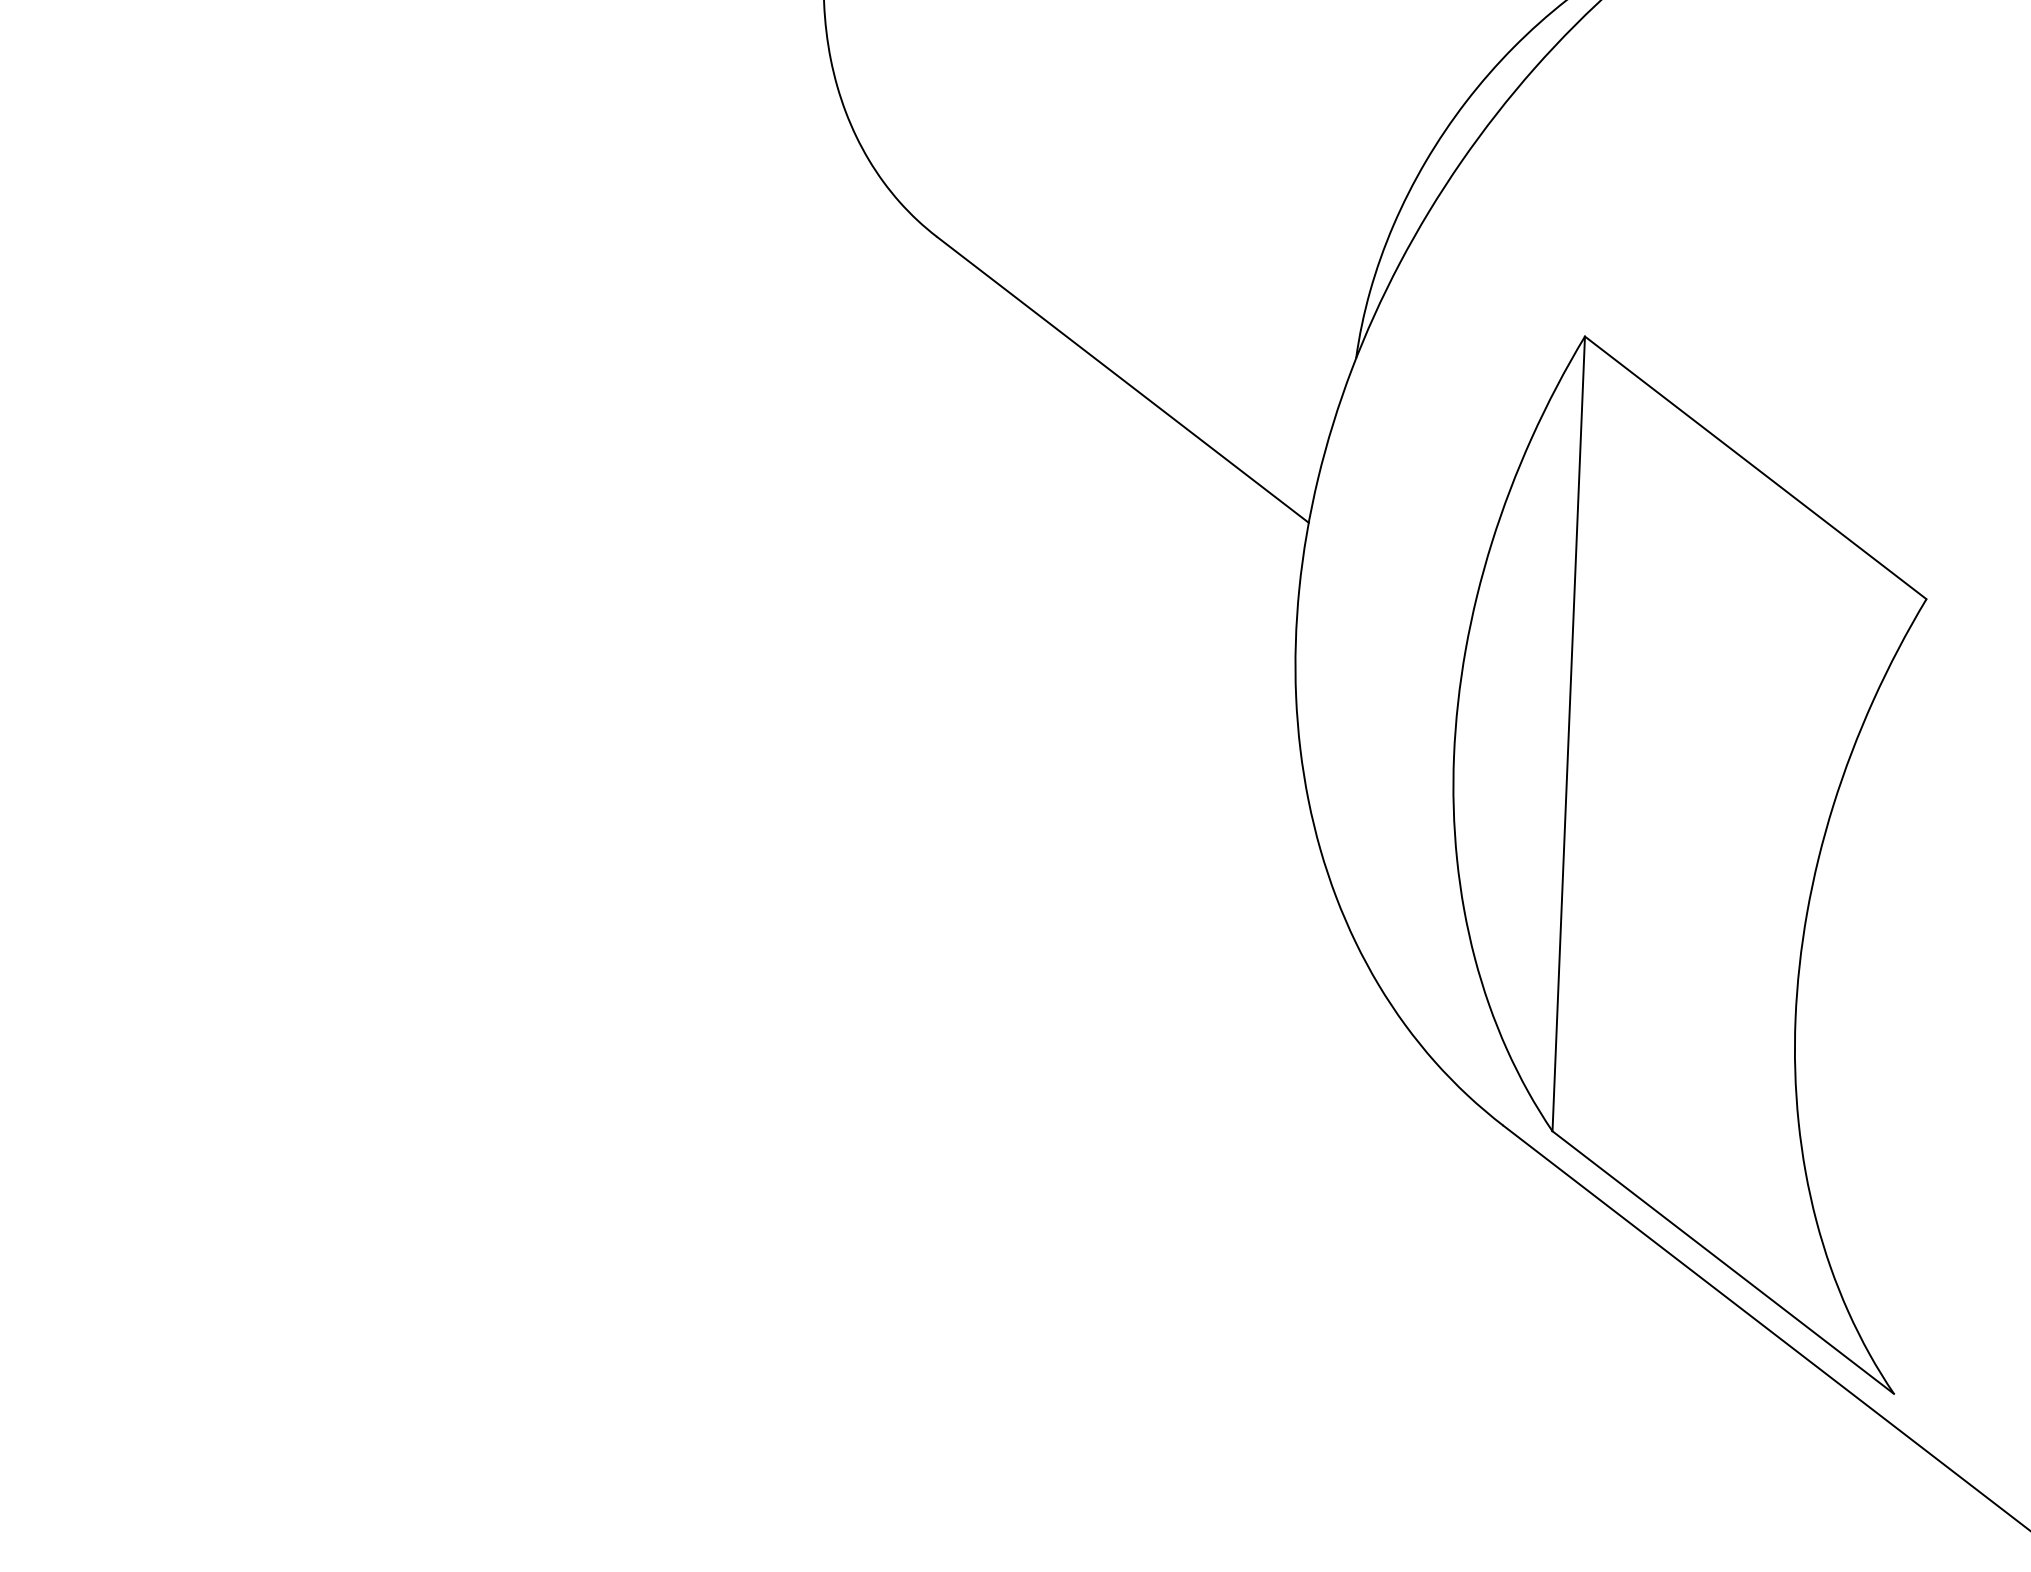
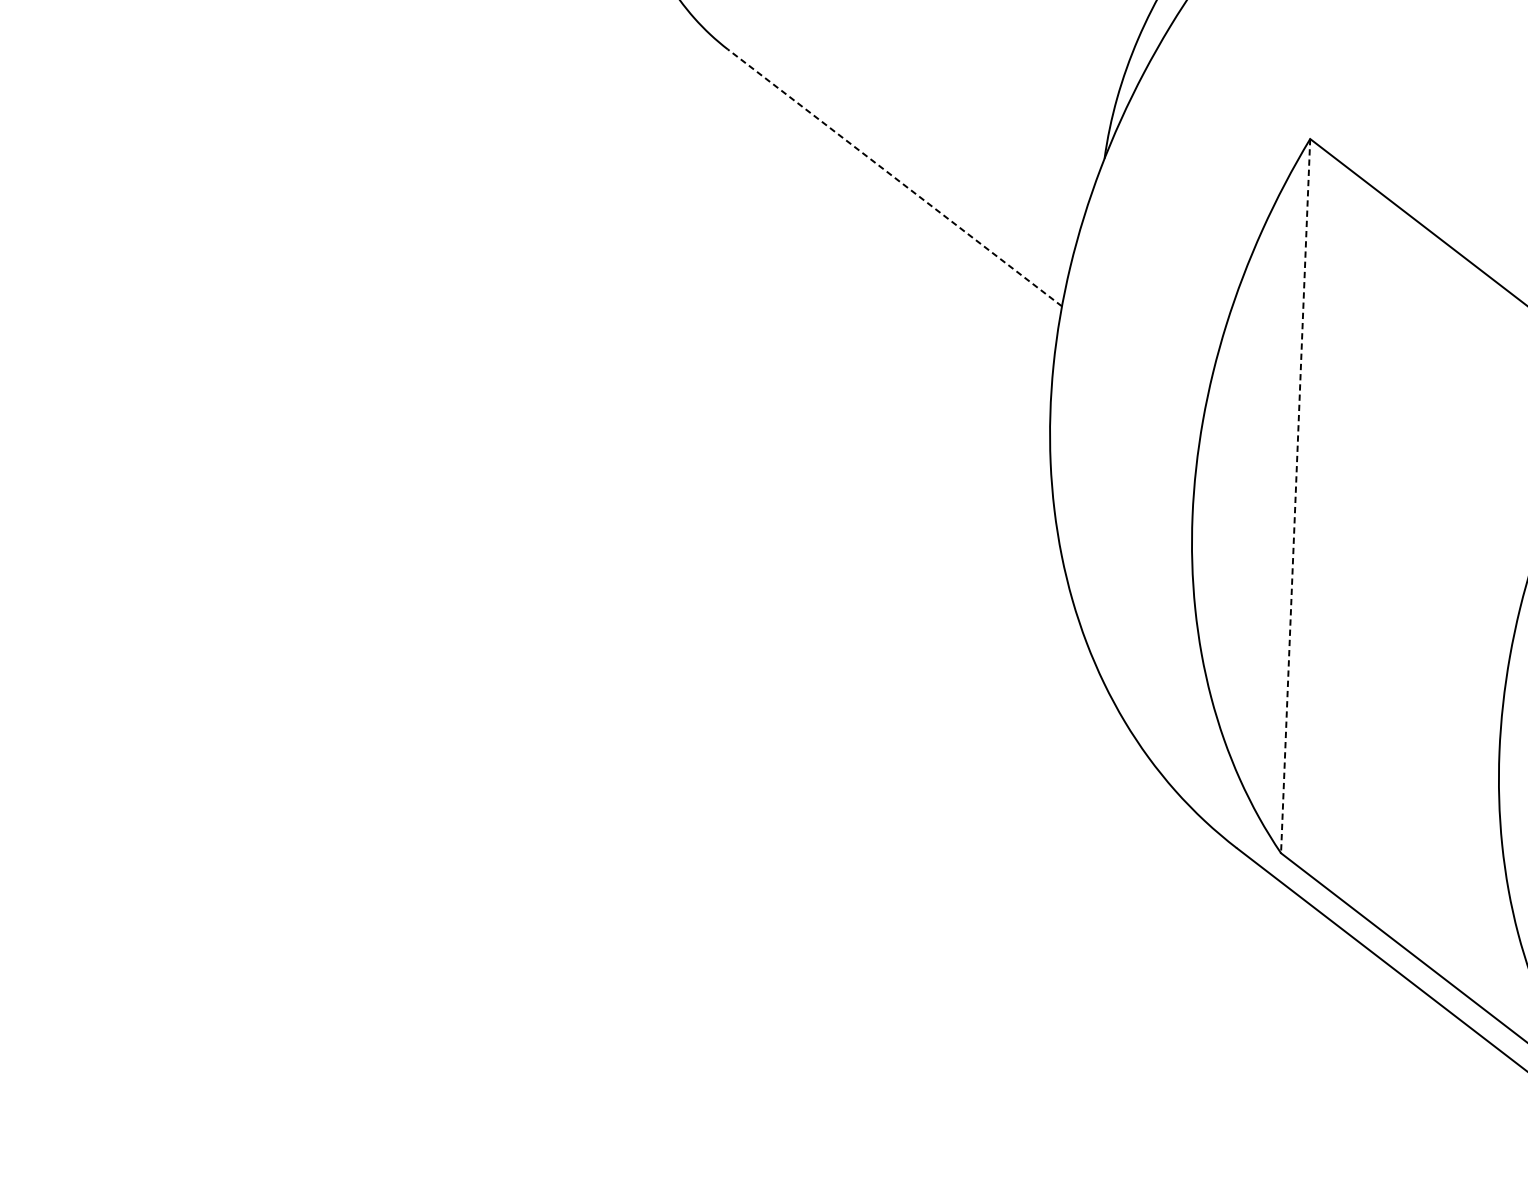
line: (1122, 379) -> (894, 177), solid -> dashed
line: (1568, 733) -> (1295, 495), solid -> dashed

